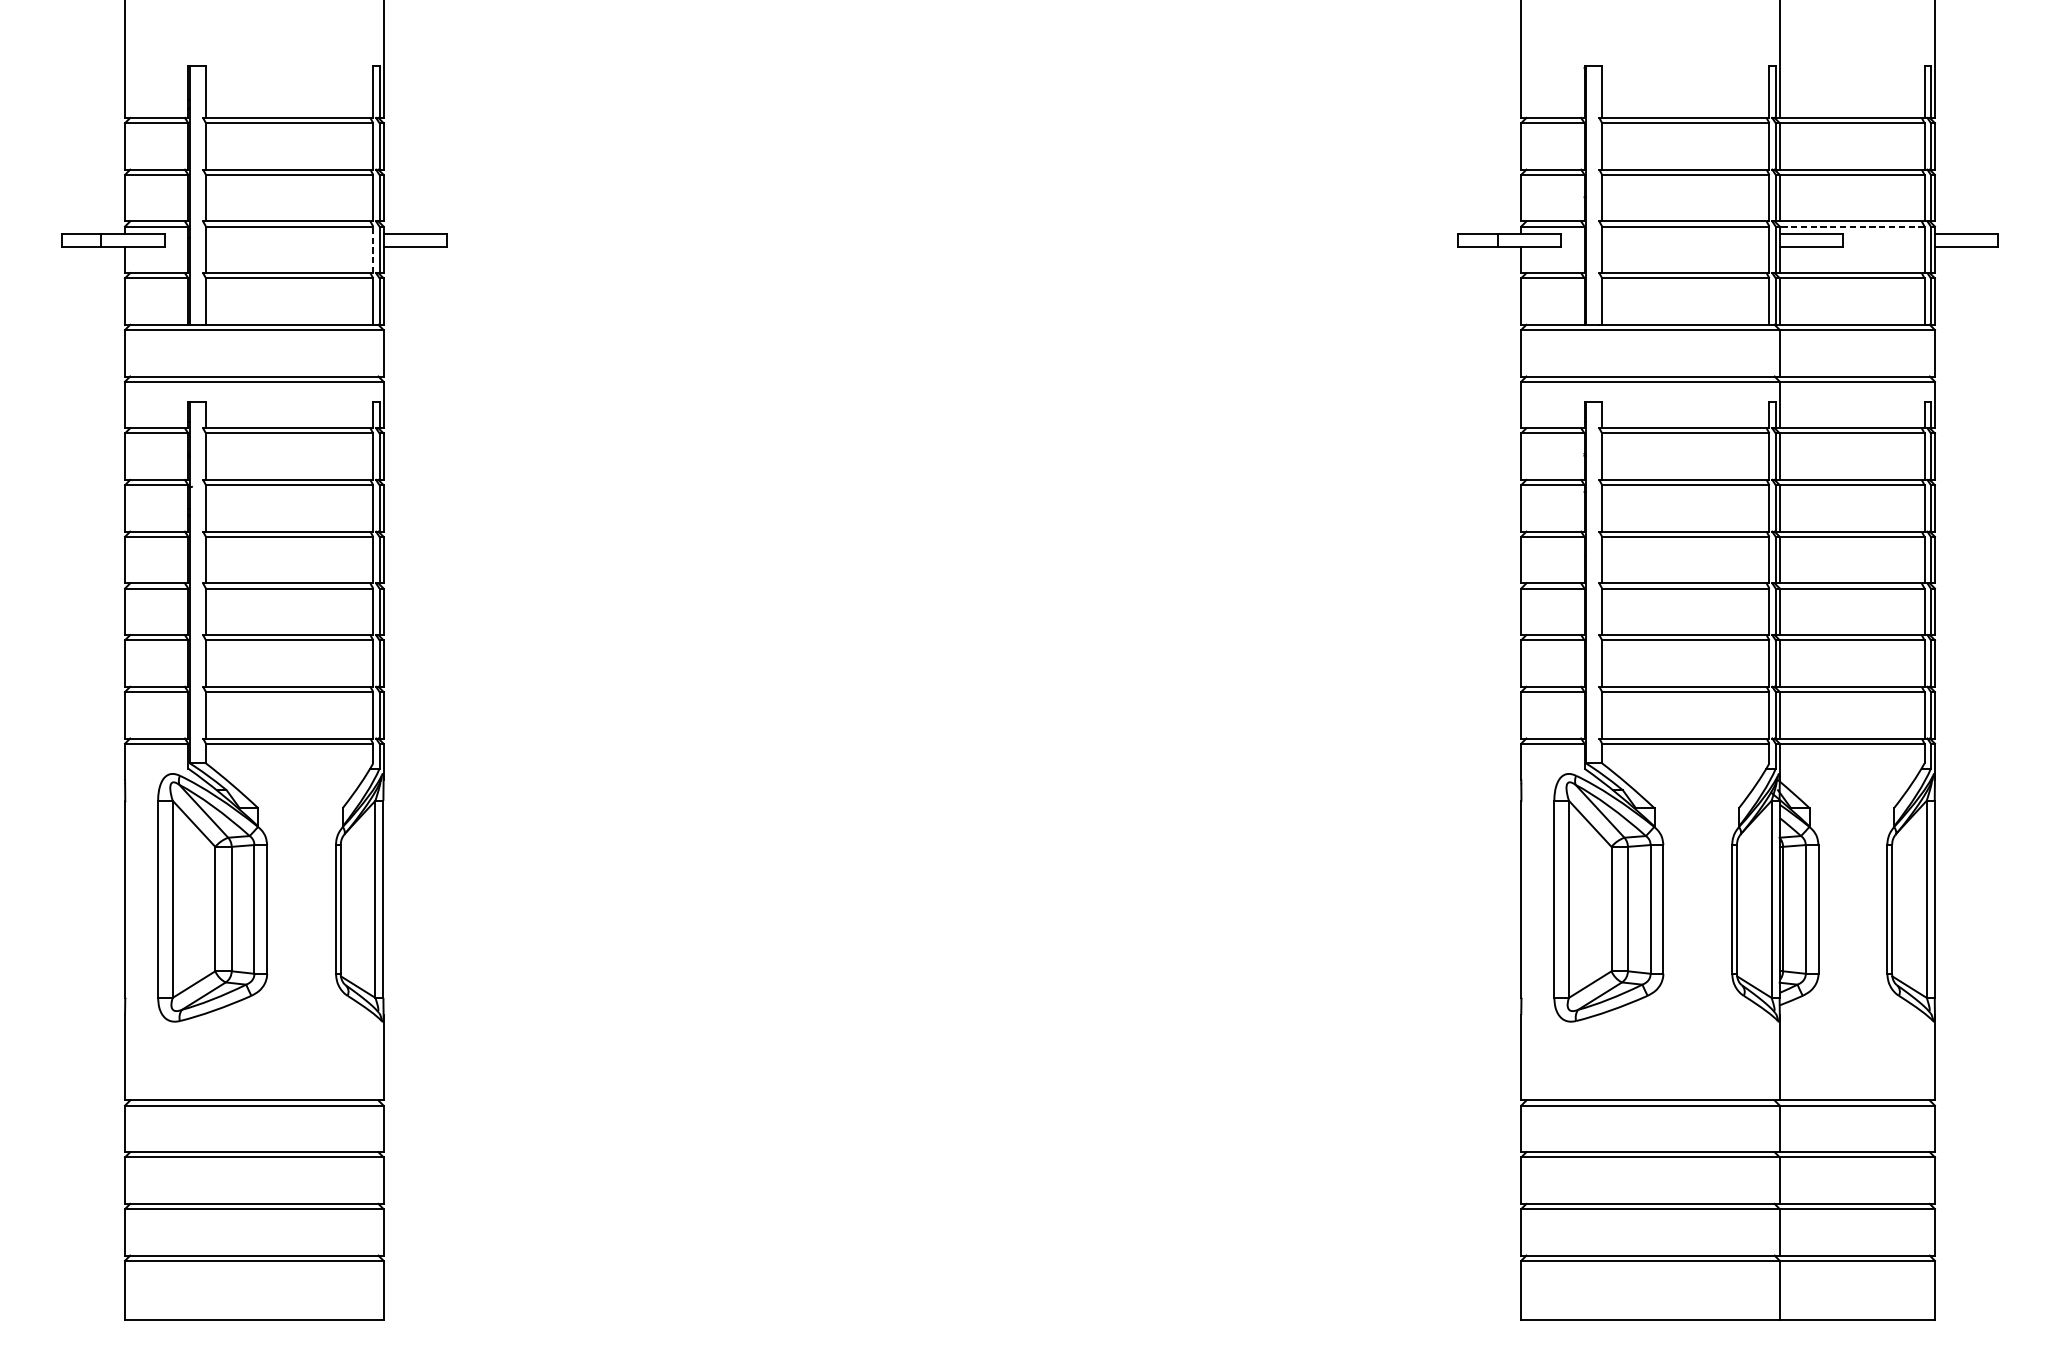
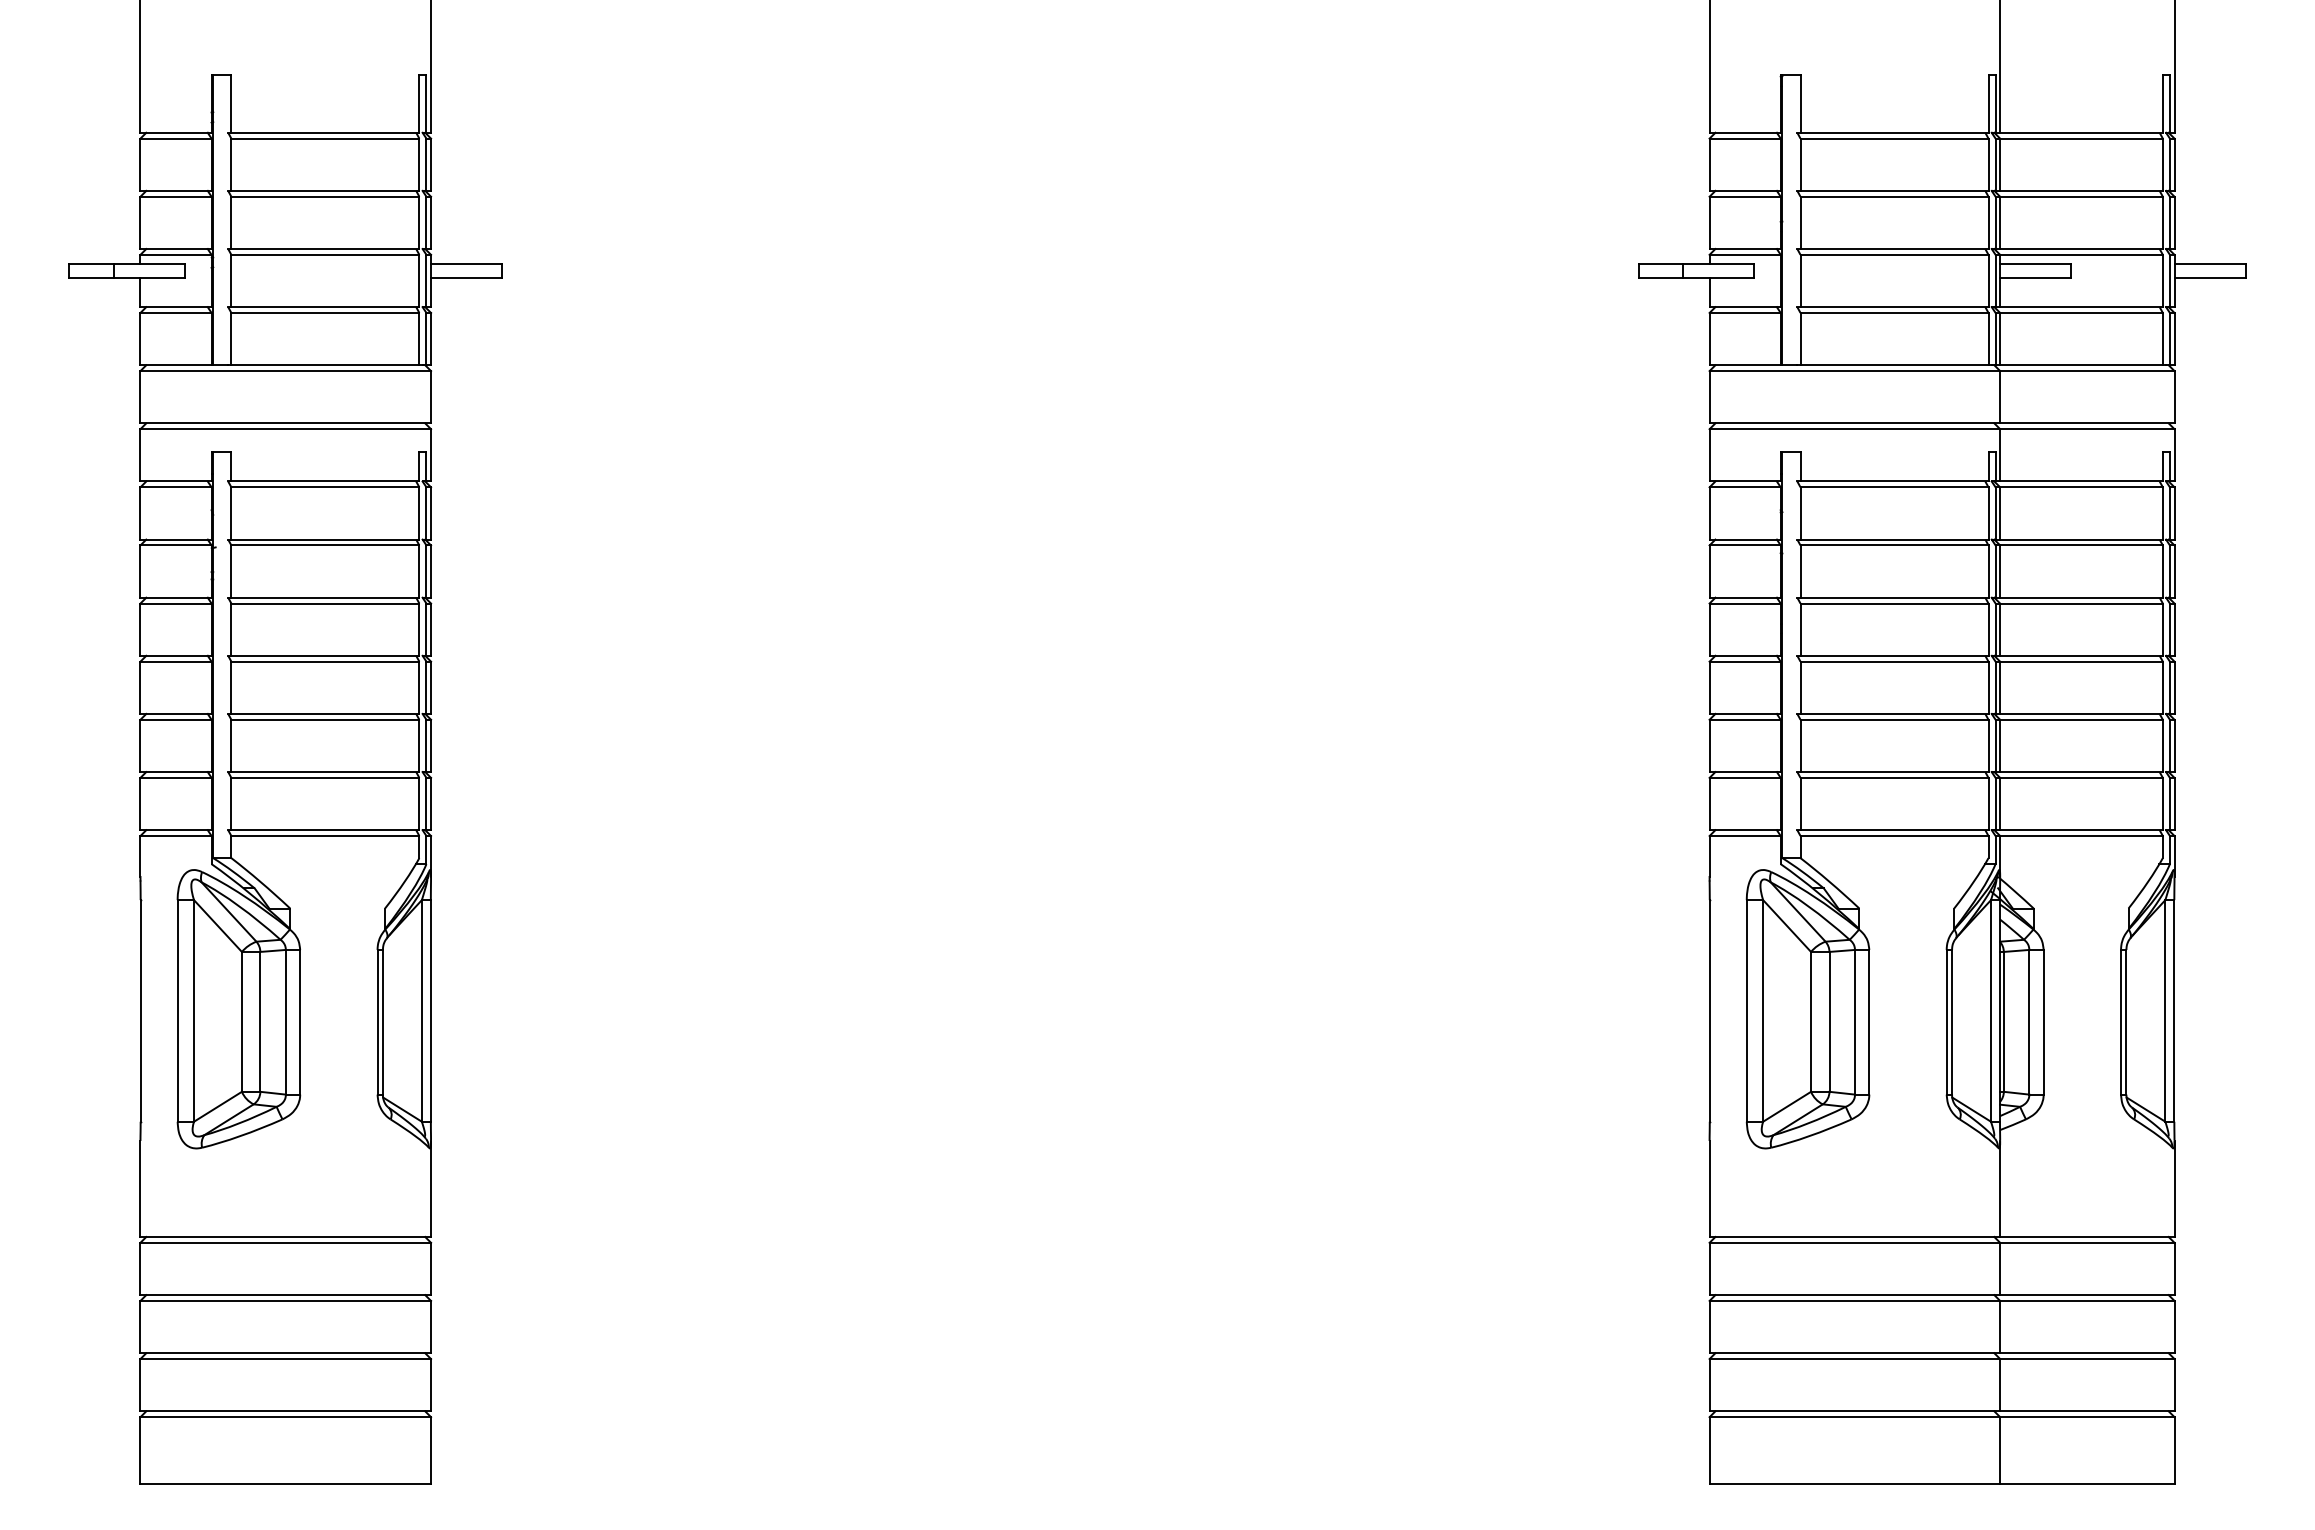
line: (1852, 226) -> (2081, 254), dashed -> solid
line: (373, 249) -> (419, 280), dashed -> solid

